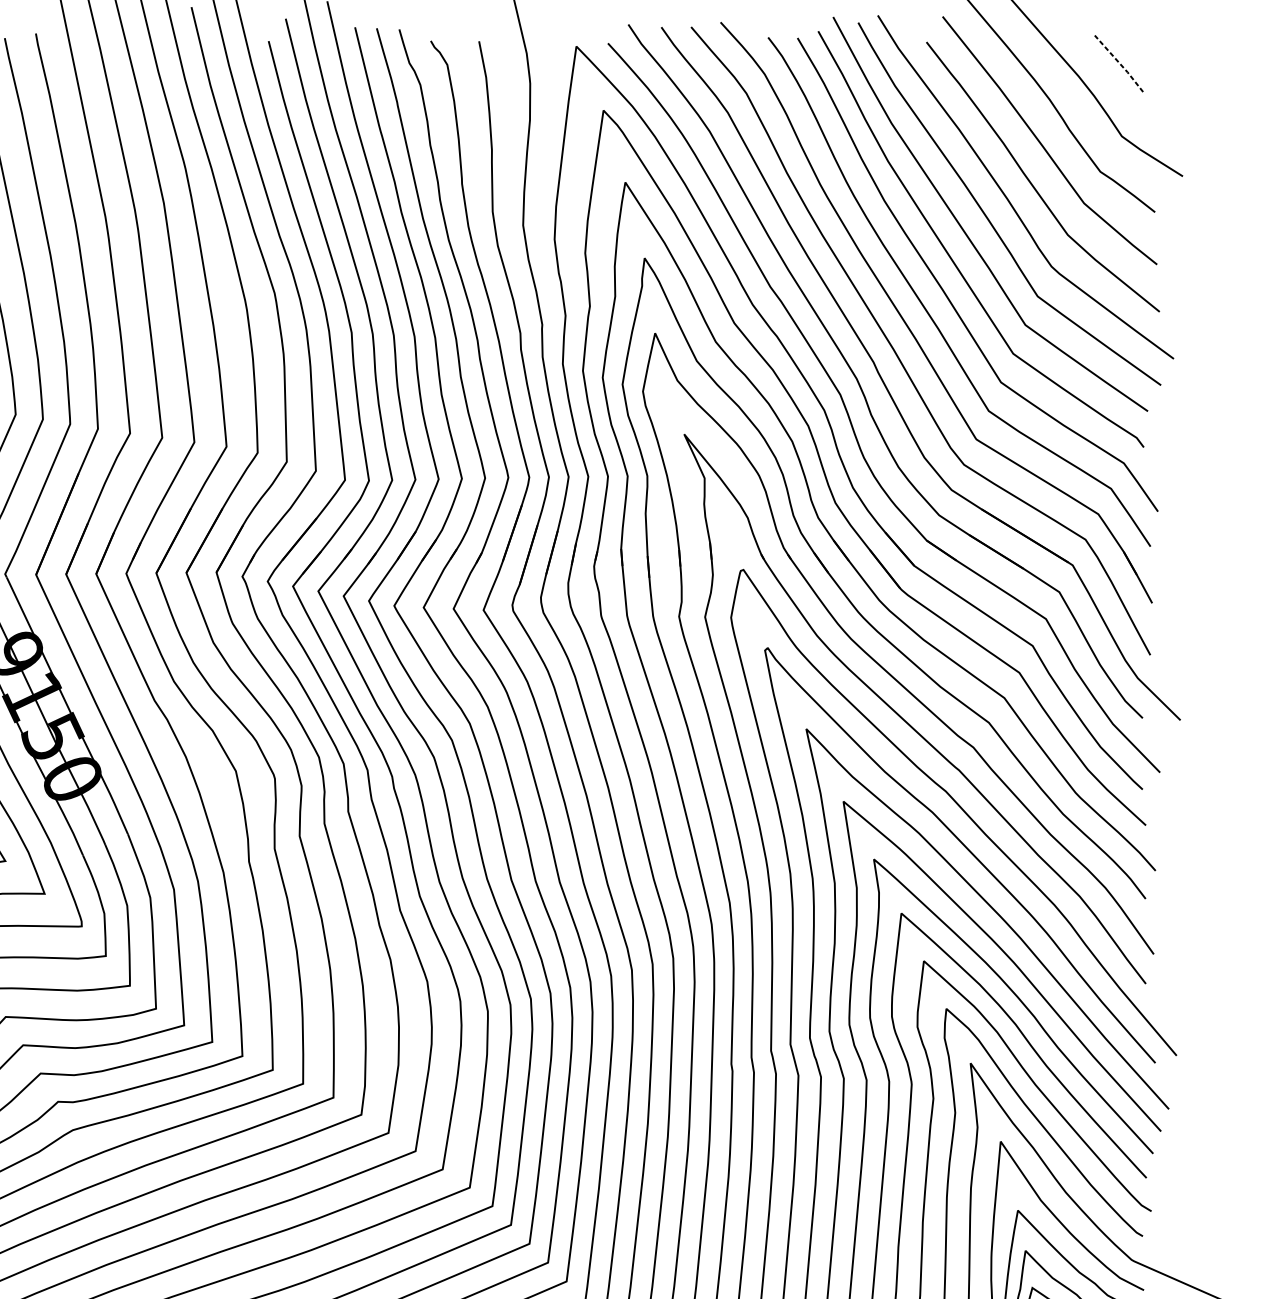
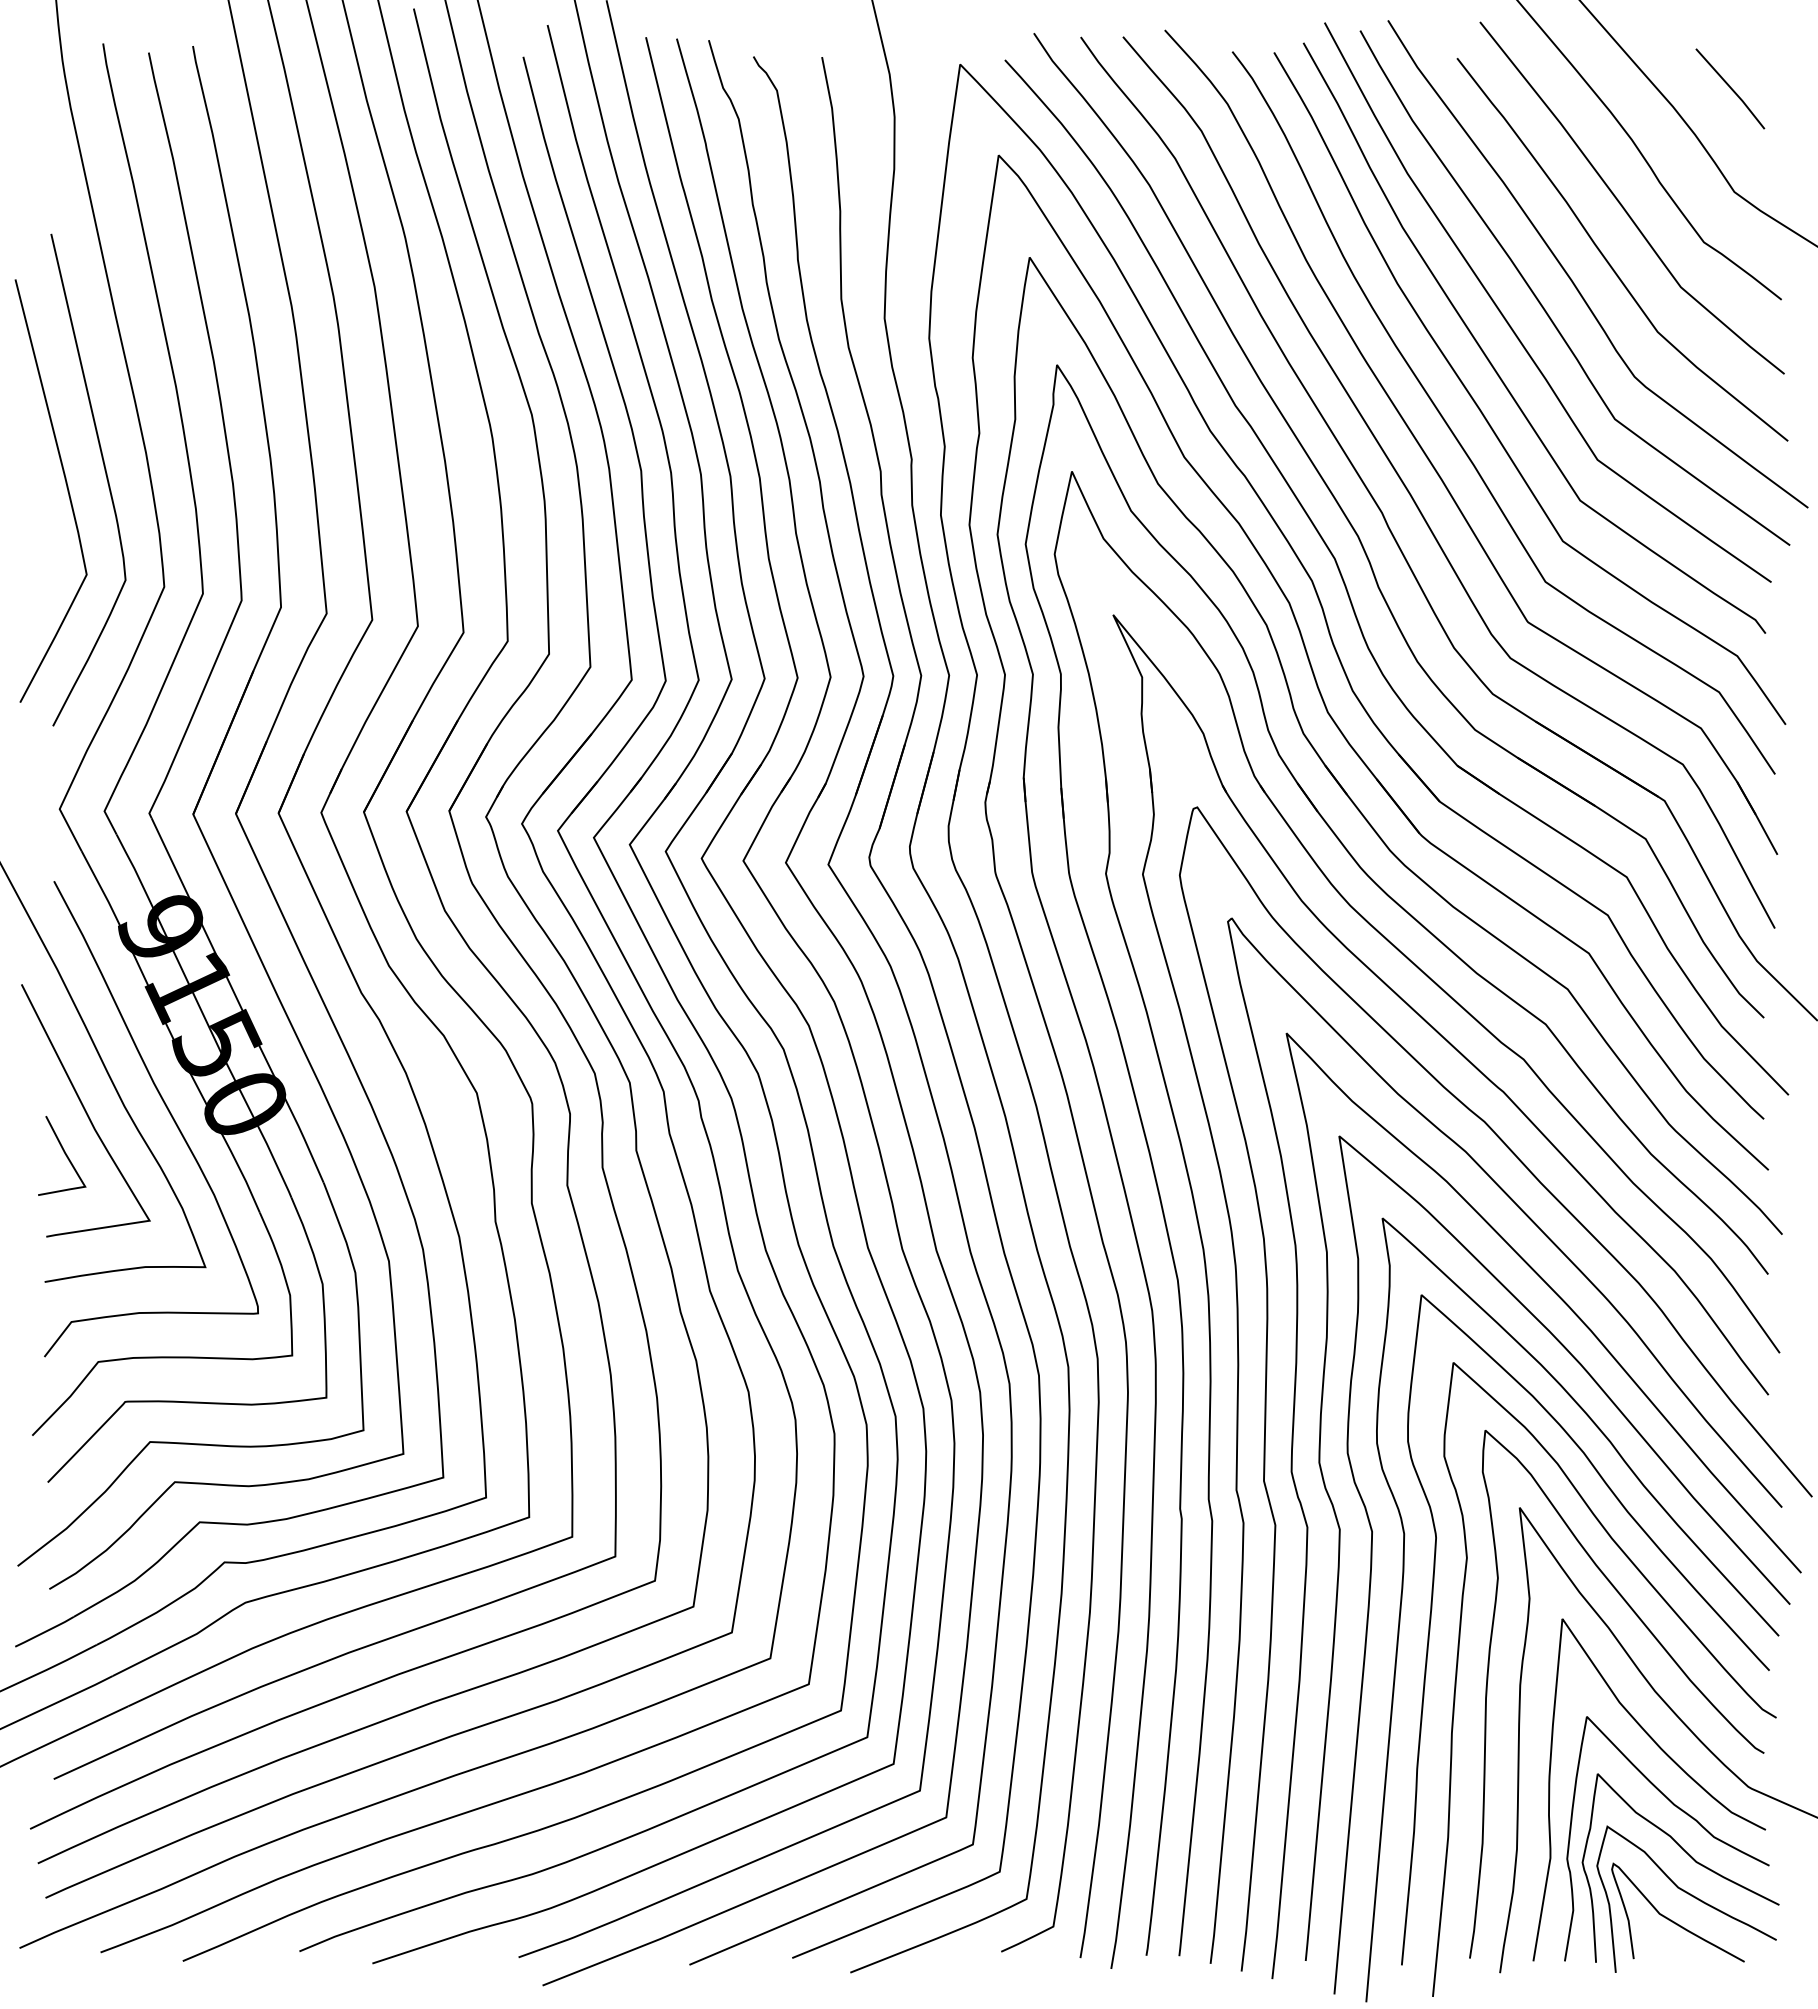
line: (1119, 63) -> (1731, 88), dashed -> solid

